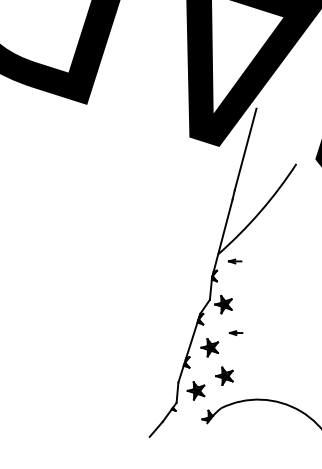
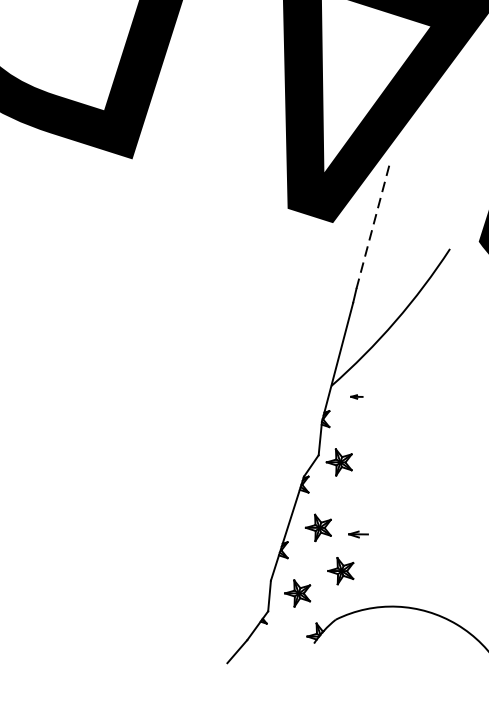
line: (245, 149) -> (372, 226), solid -> dashed
part: (234, 261) -> (356, 396), size x0.6
part: (235, 332) -> (357, 533), moved

